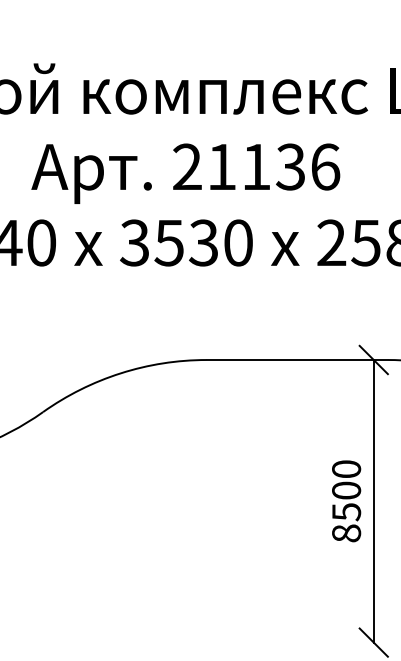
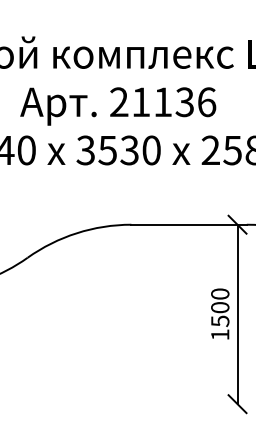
text: (346, 532) -> (220, 334), 8500 -> 1500

